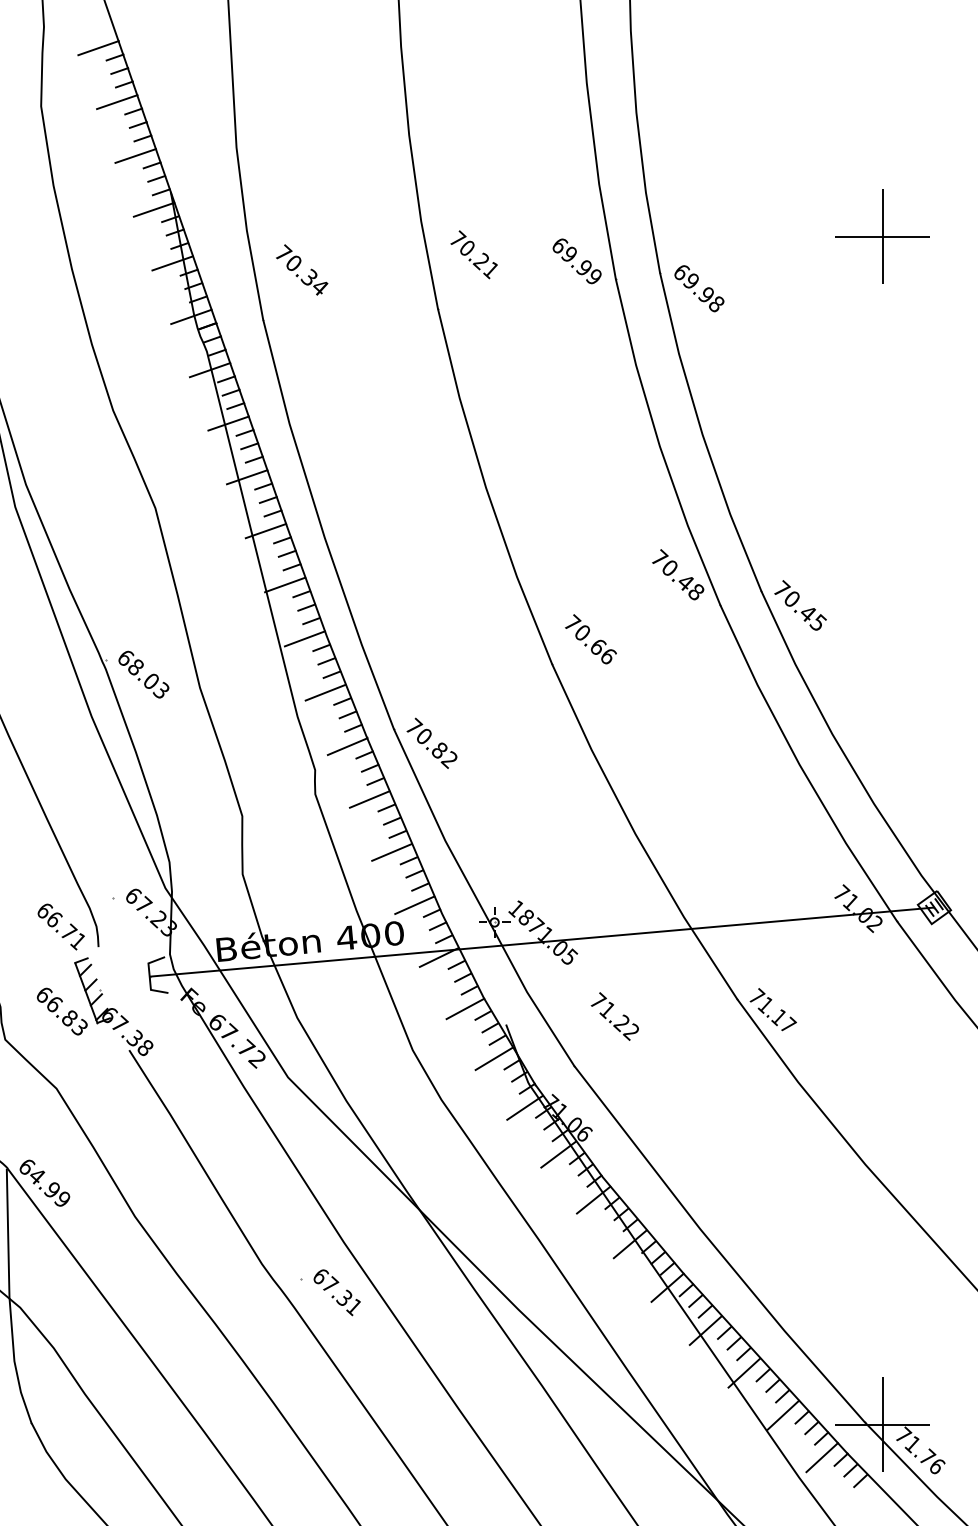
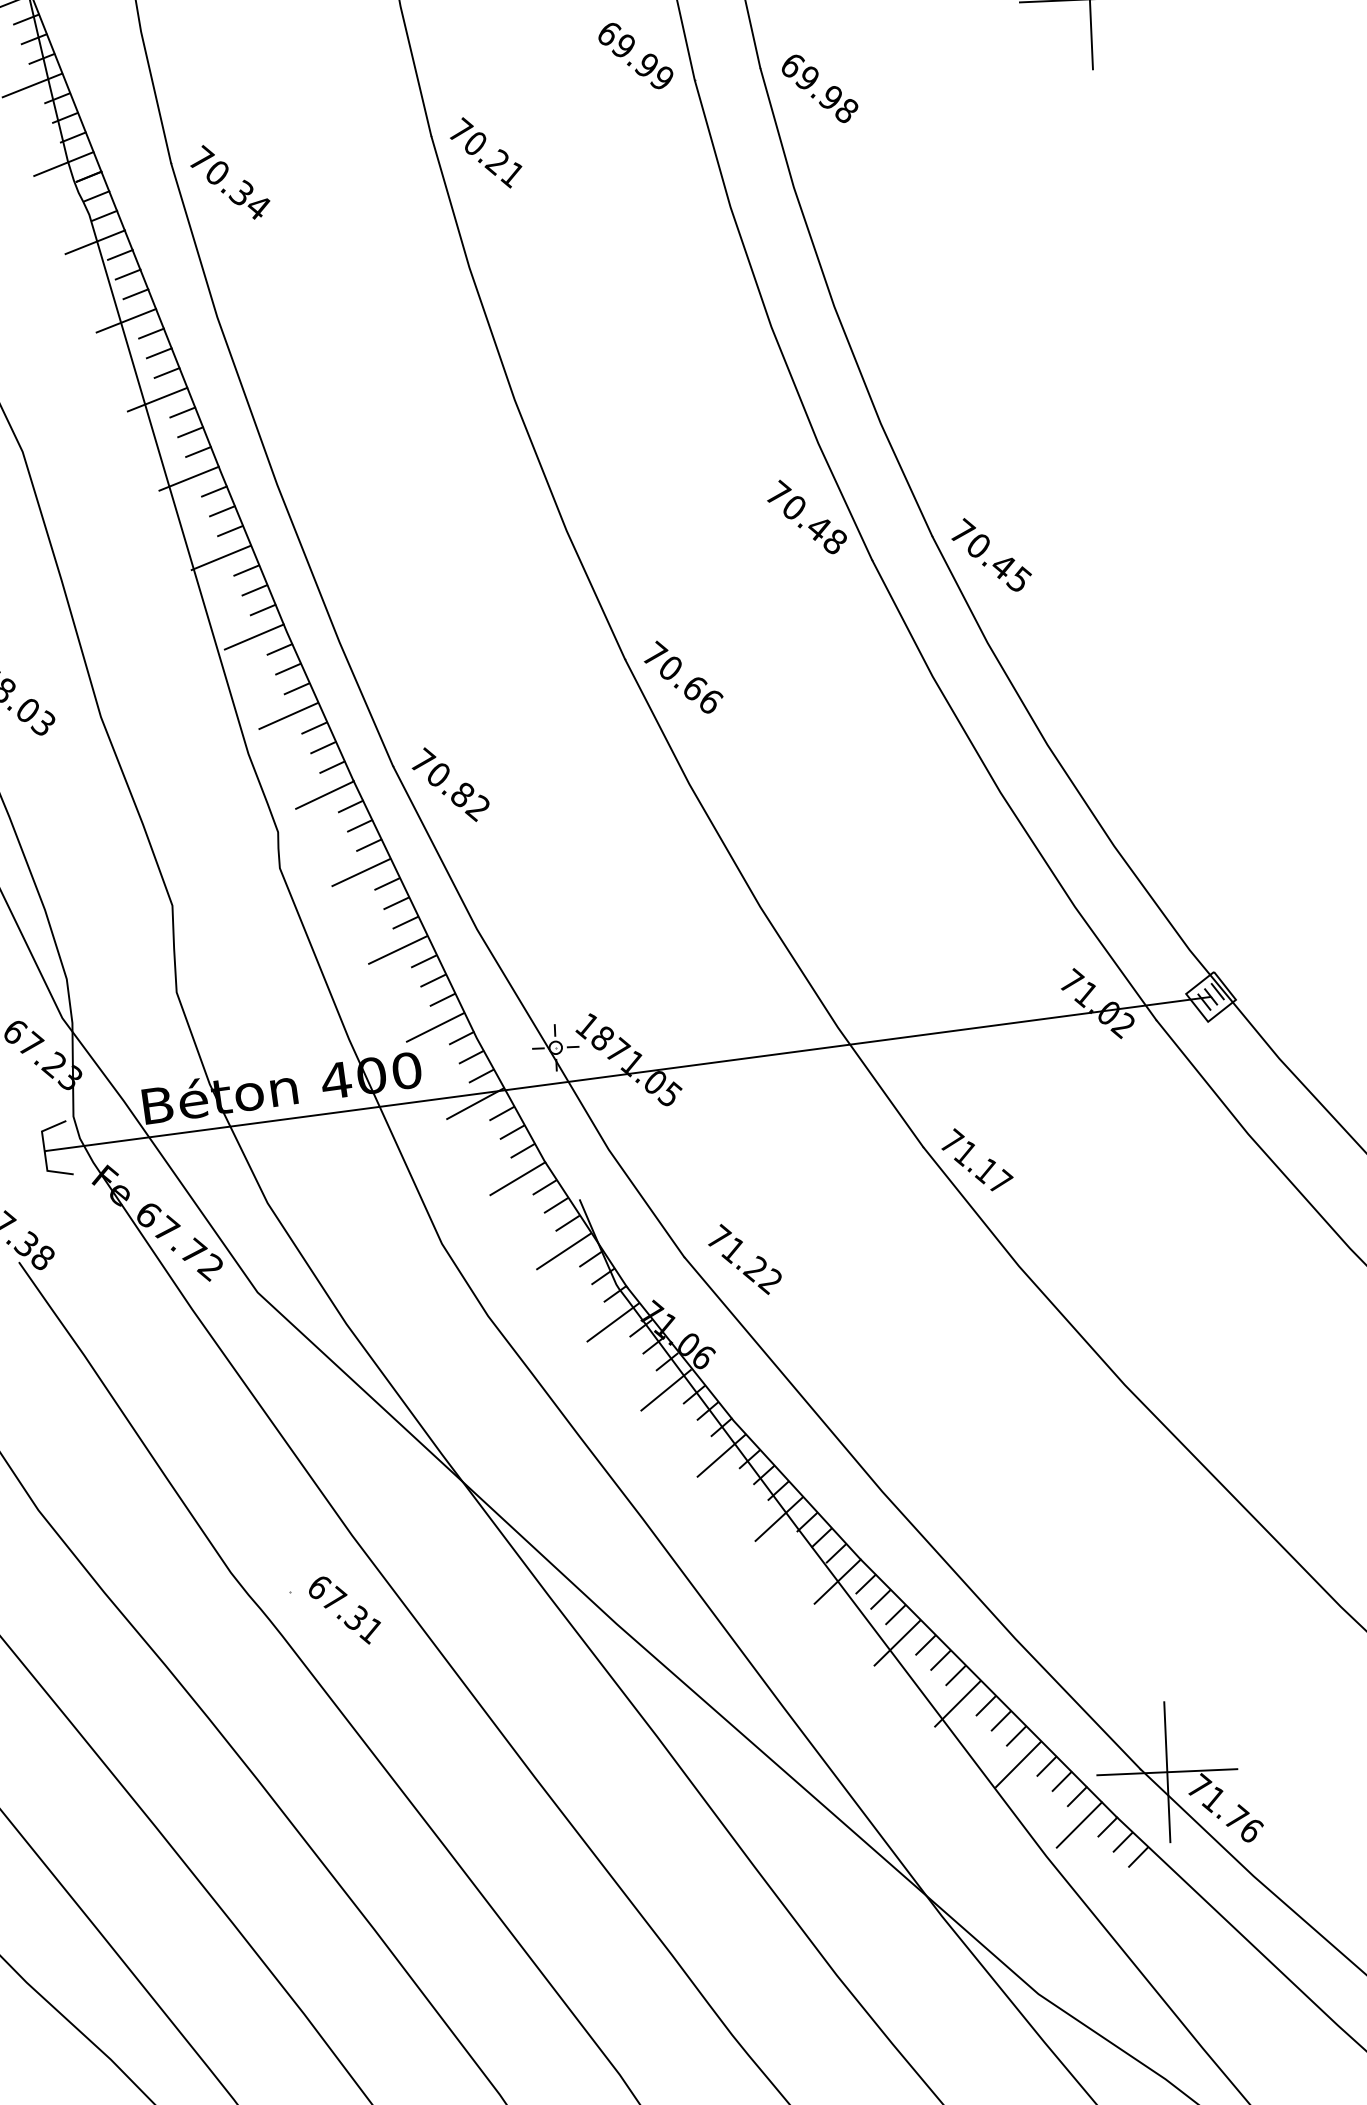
text: (473, 254) -> (485, 152), moved
text: (302, 269) -> (230, 181), moved
text: (590, 639) -> (682, 677), moved
text: (614, 1016) -> (744, 1259), moved

